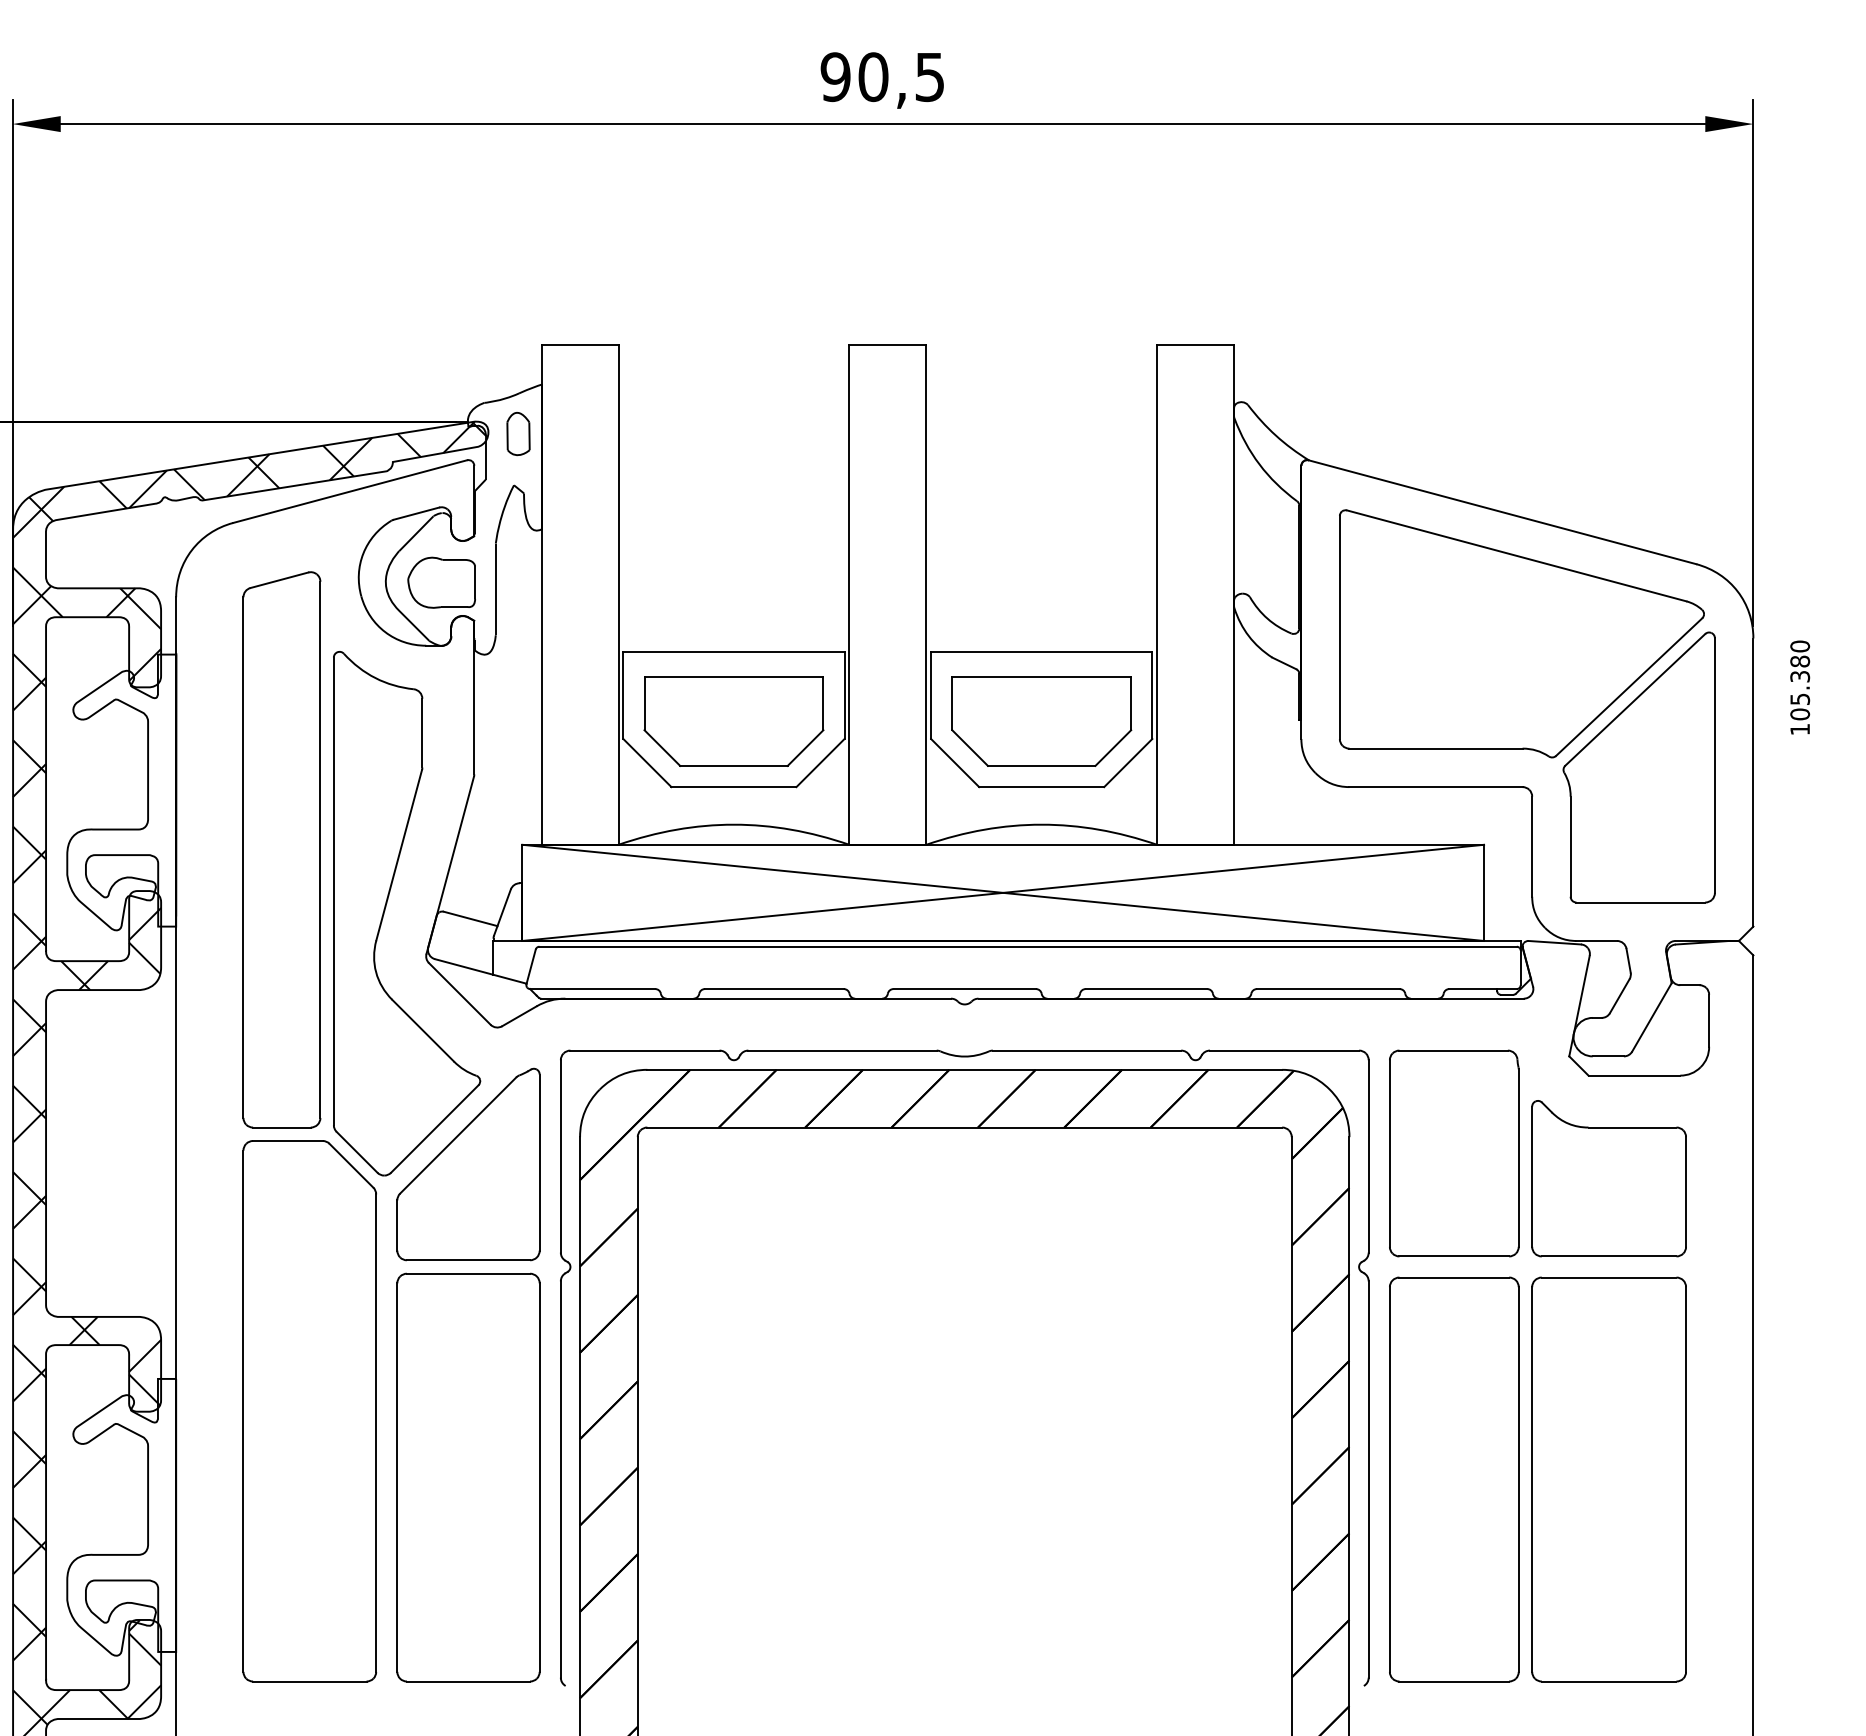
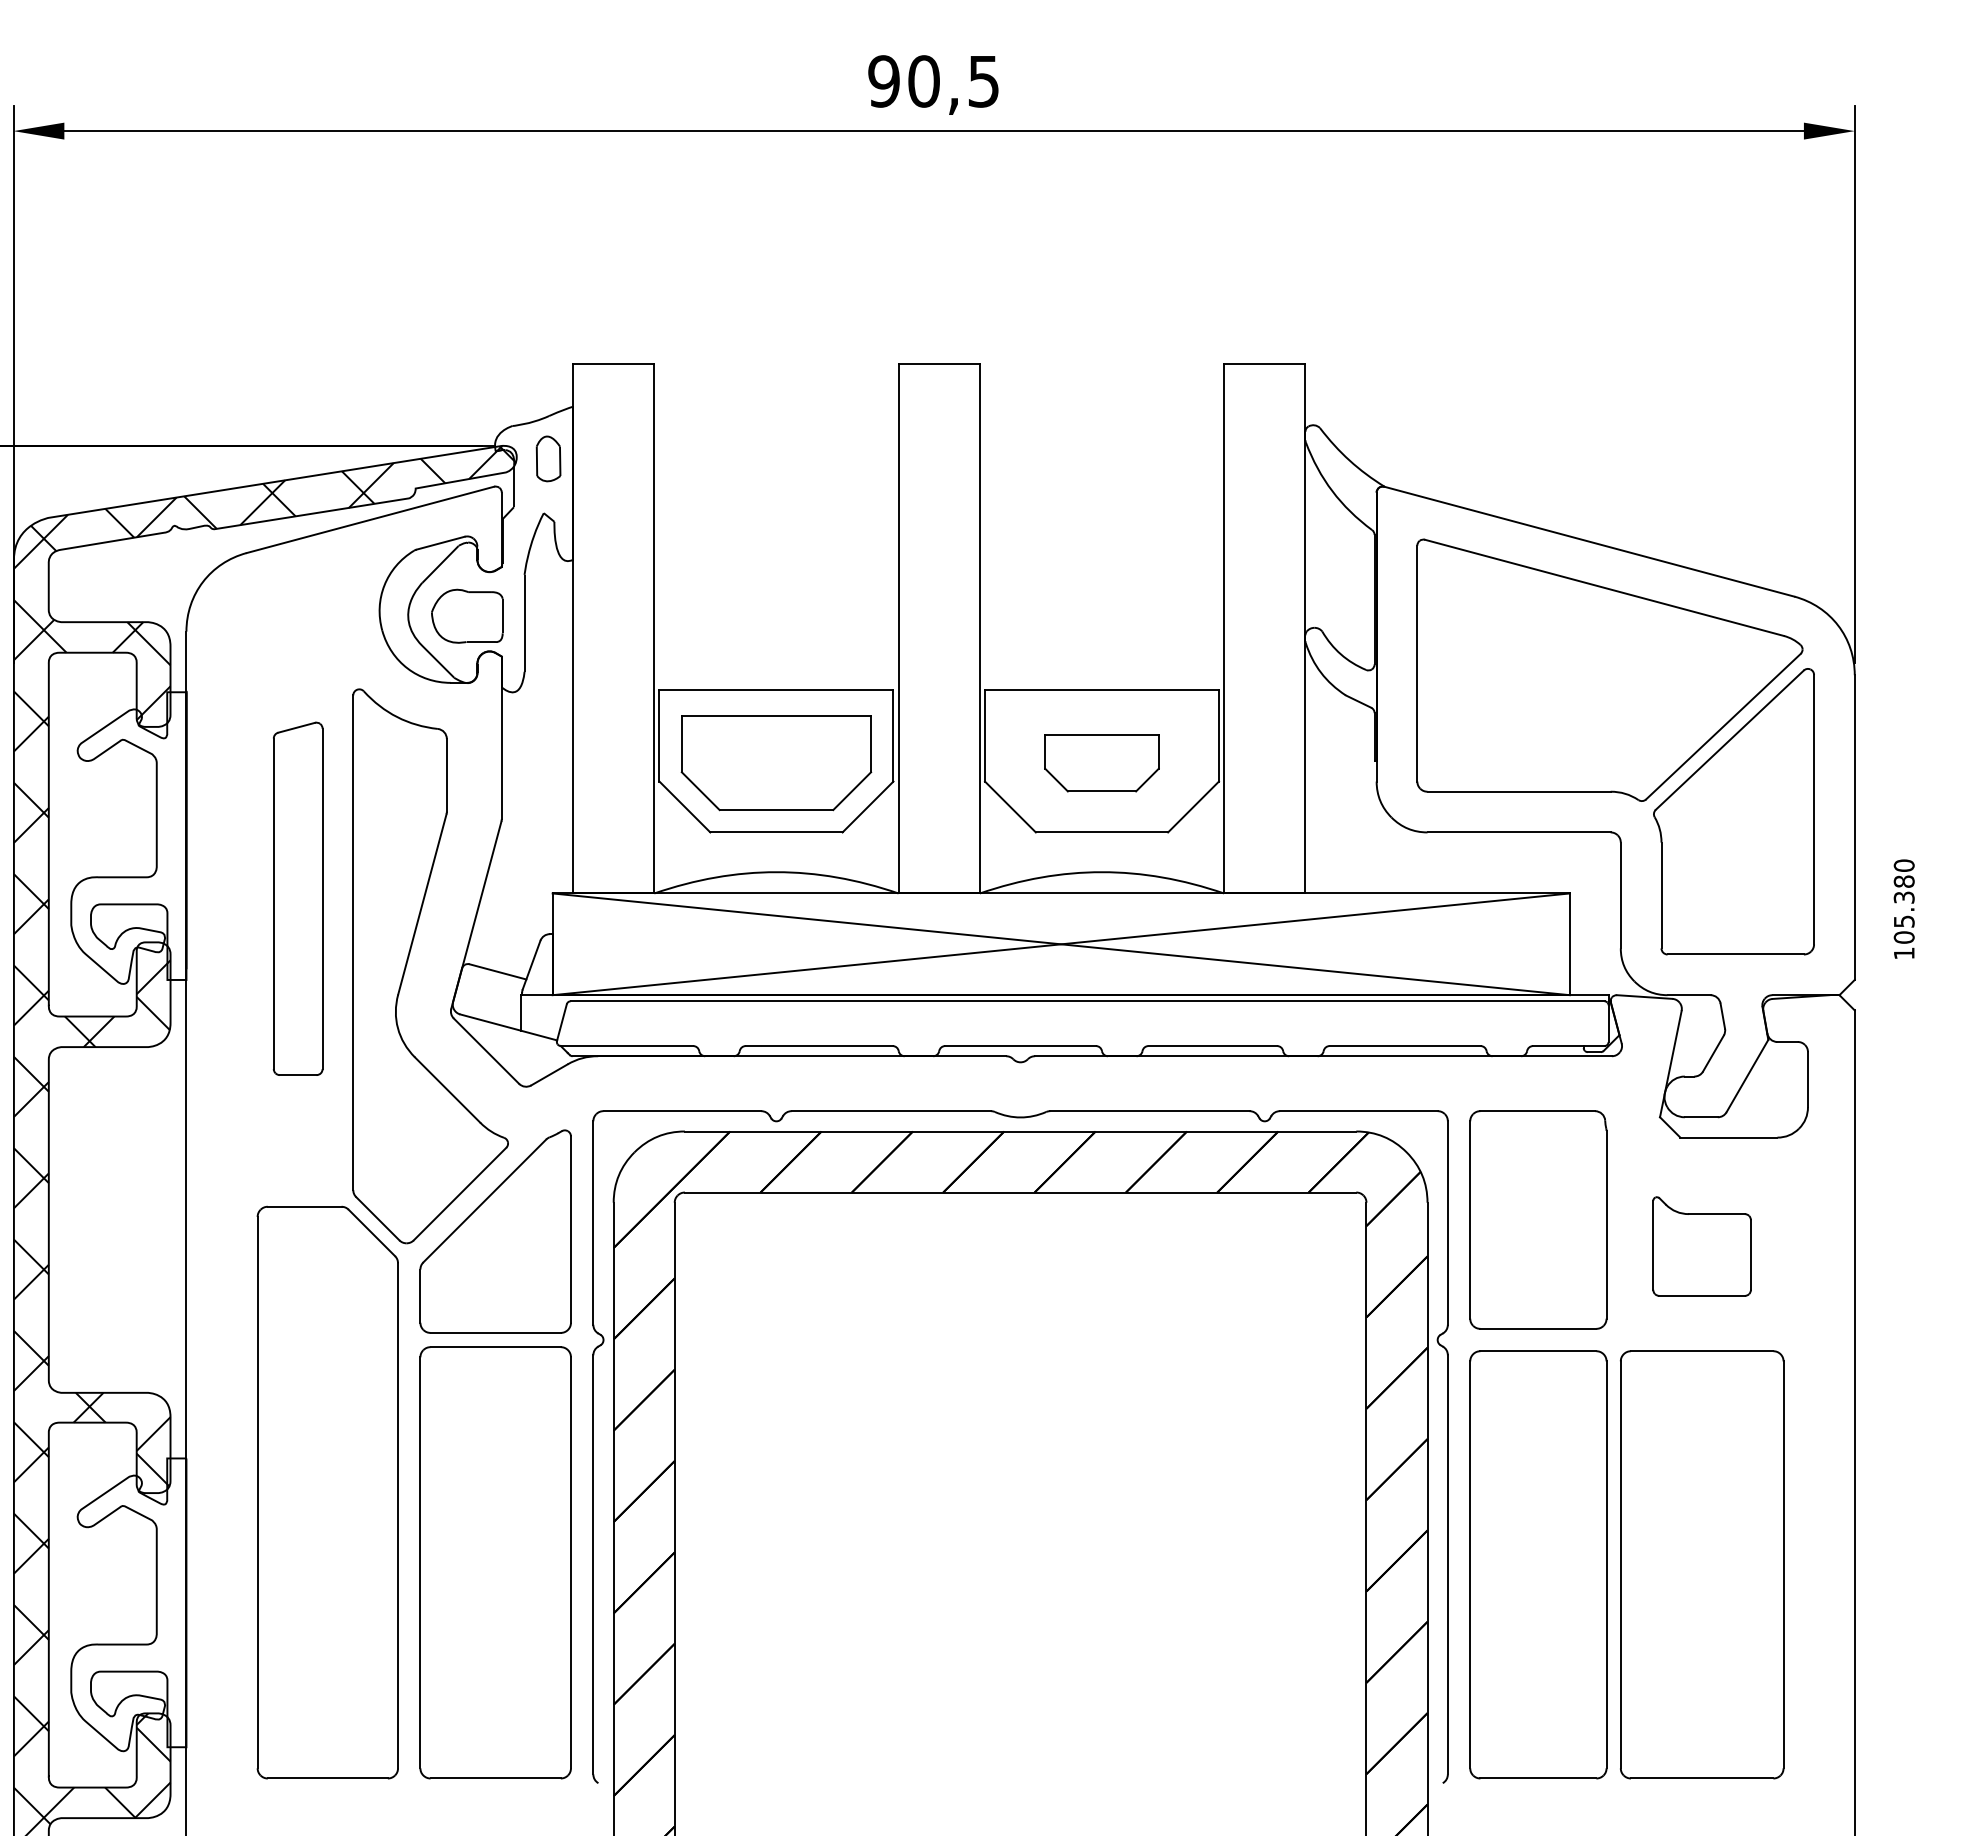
text: (1799, 686) -> (1903, 908), moved
part: (1041, 721) -> (1101, 763), size x0.6
part: (281, 849) -> (297, 898), size x0.6
part: (1608, 1178) -> (1701, 1246), size x0.6

